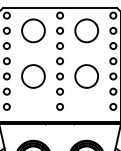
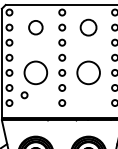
circle: (33, 30) -> (35, 27), size x0.6
circle: (86, 30) -> (88, 27), size x0.7
circle: (21, 98) -> (23, 94), added

